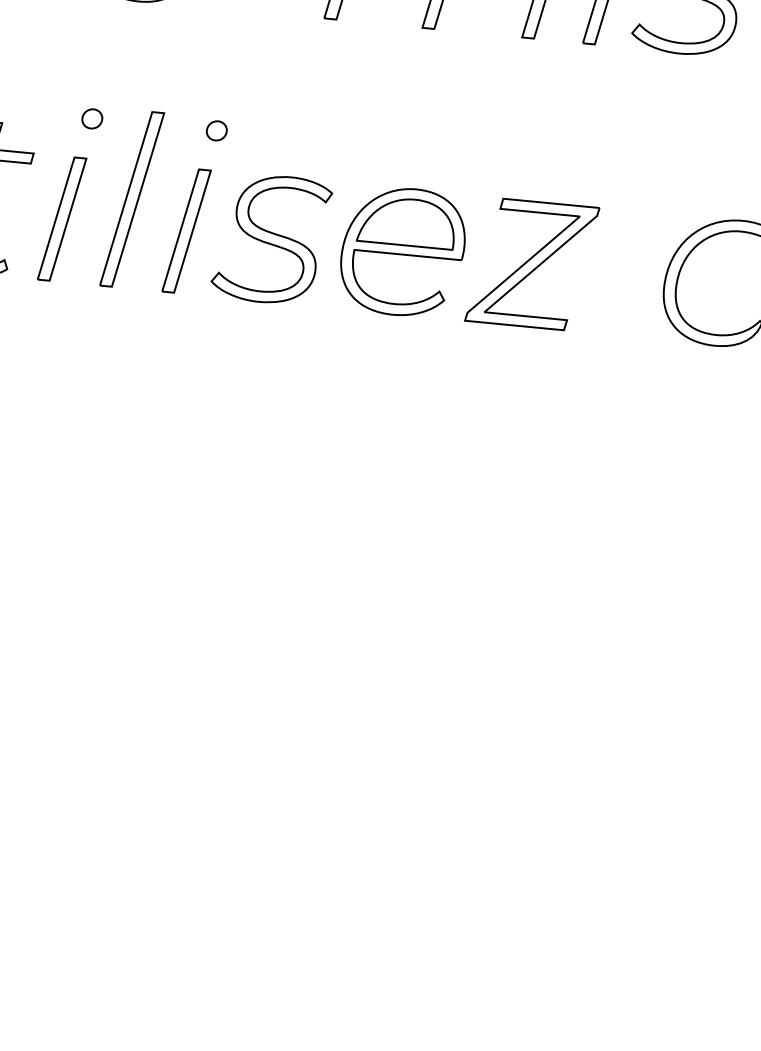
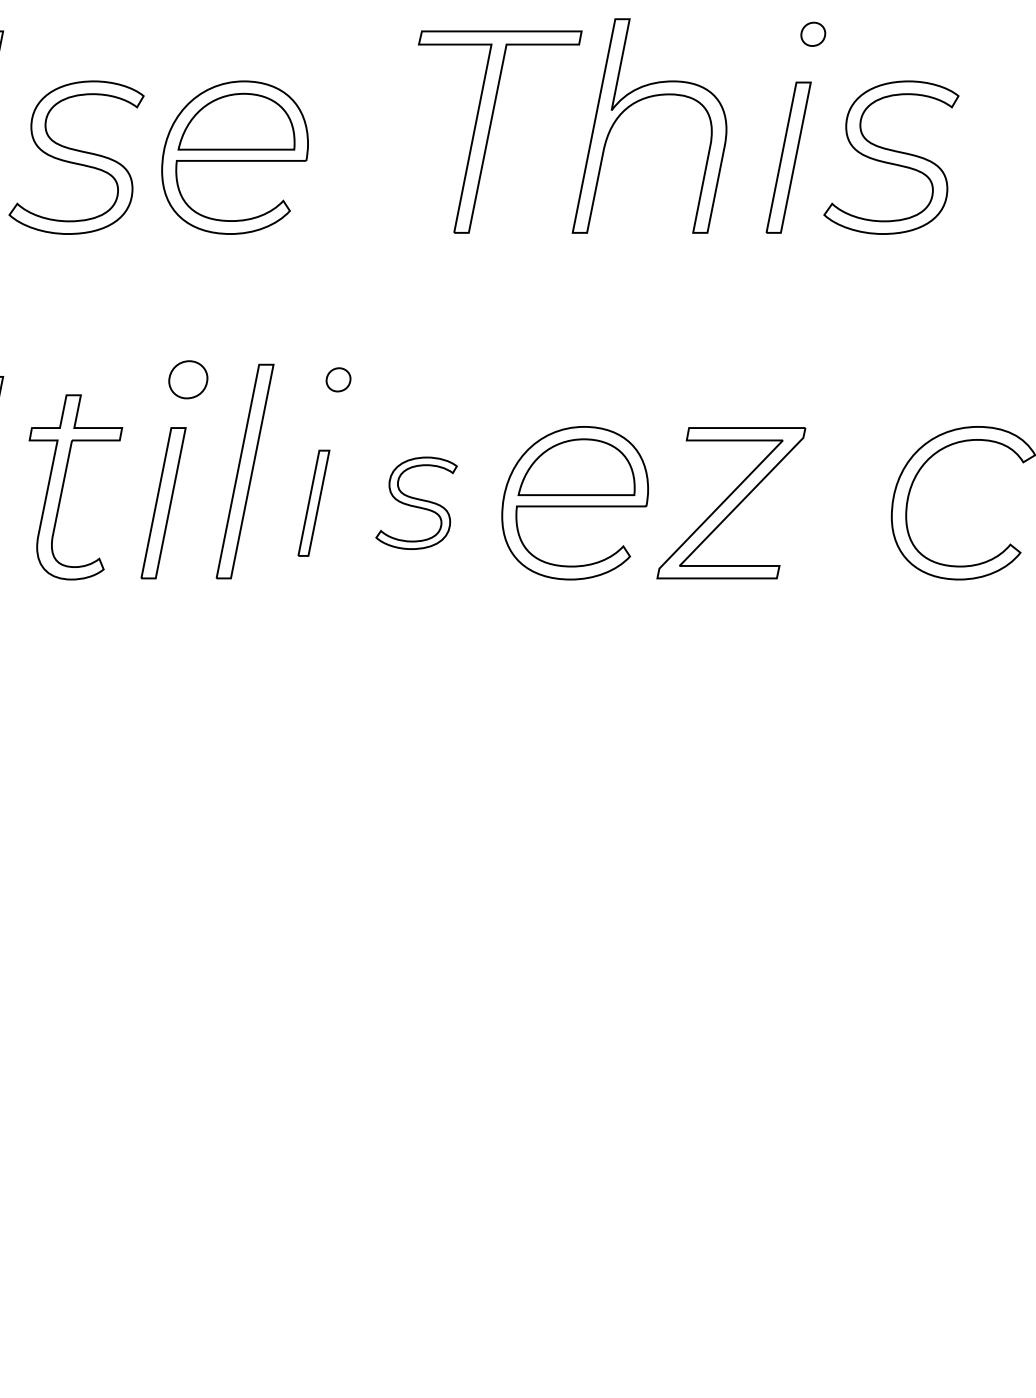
part: (91, 118) -> (187, 379), size x1.6
part: (186, 231) -> (313, 503), size x0.7
part: (271, 239) -> (416, 503), size x0.6

